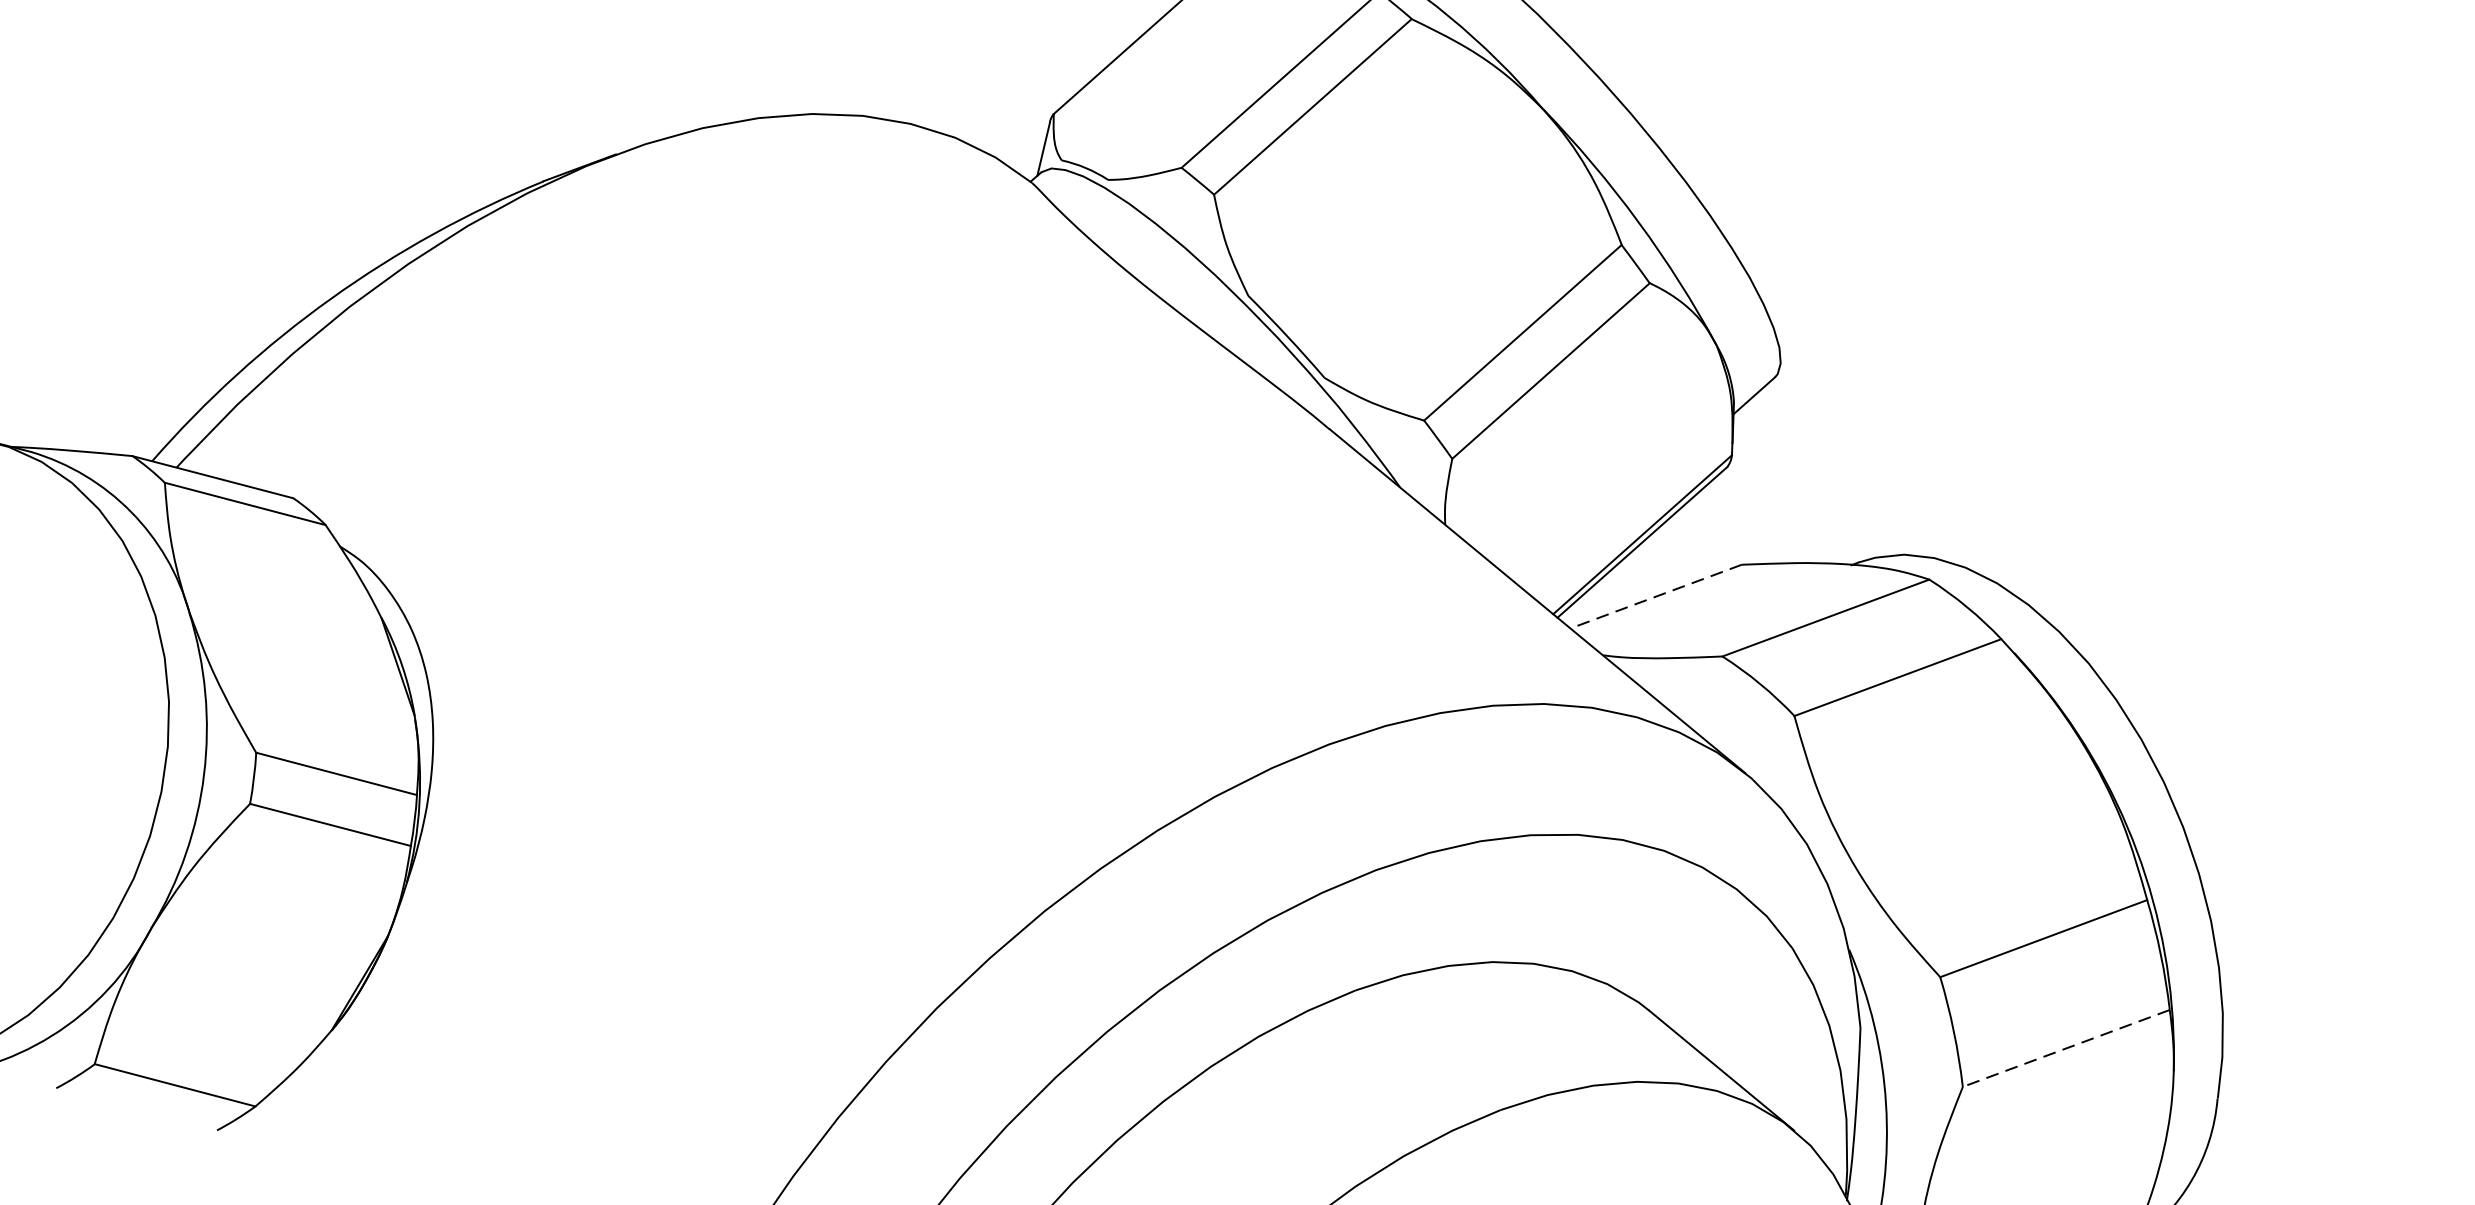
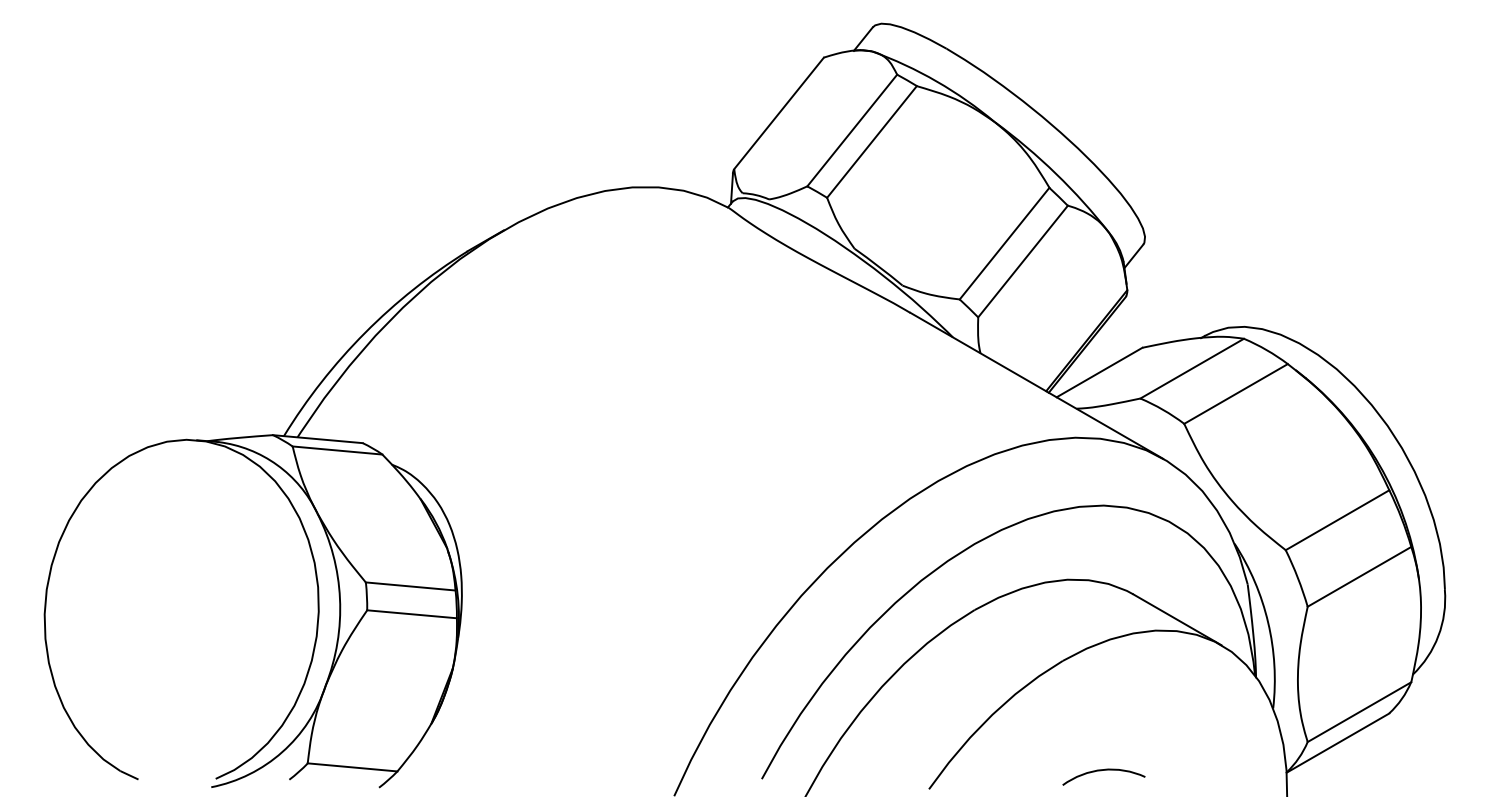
line: (1656, 596) -> (1099, 372), dashed -> solid
line: (2066, 1047) -> (1359, 576), dashed -> solid

